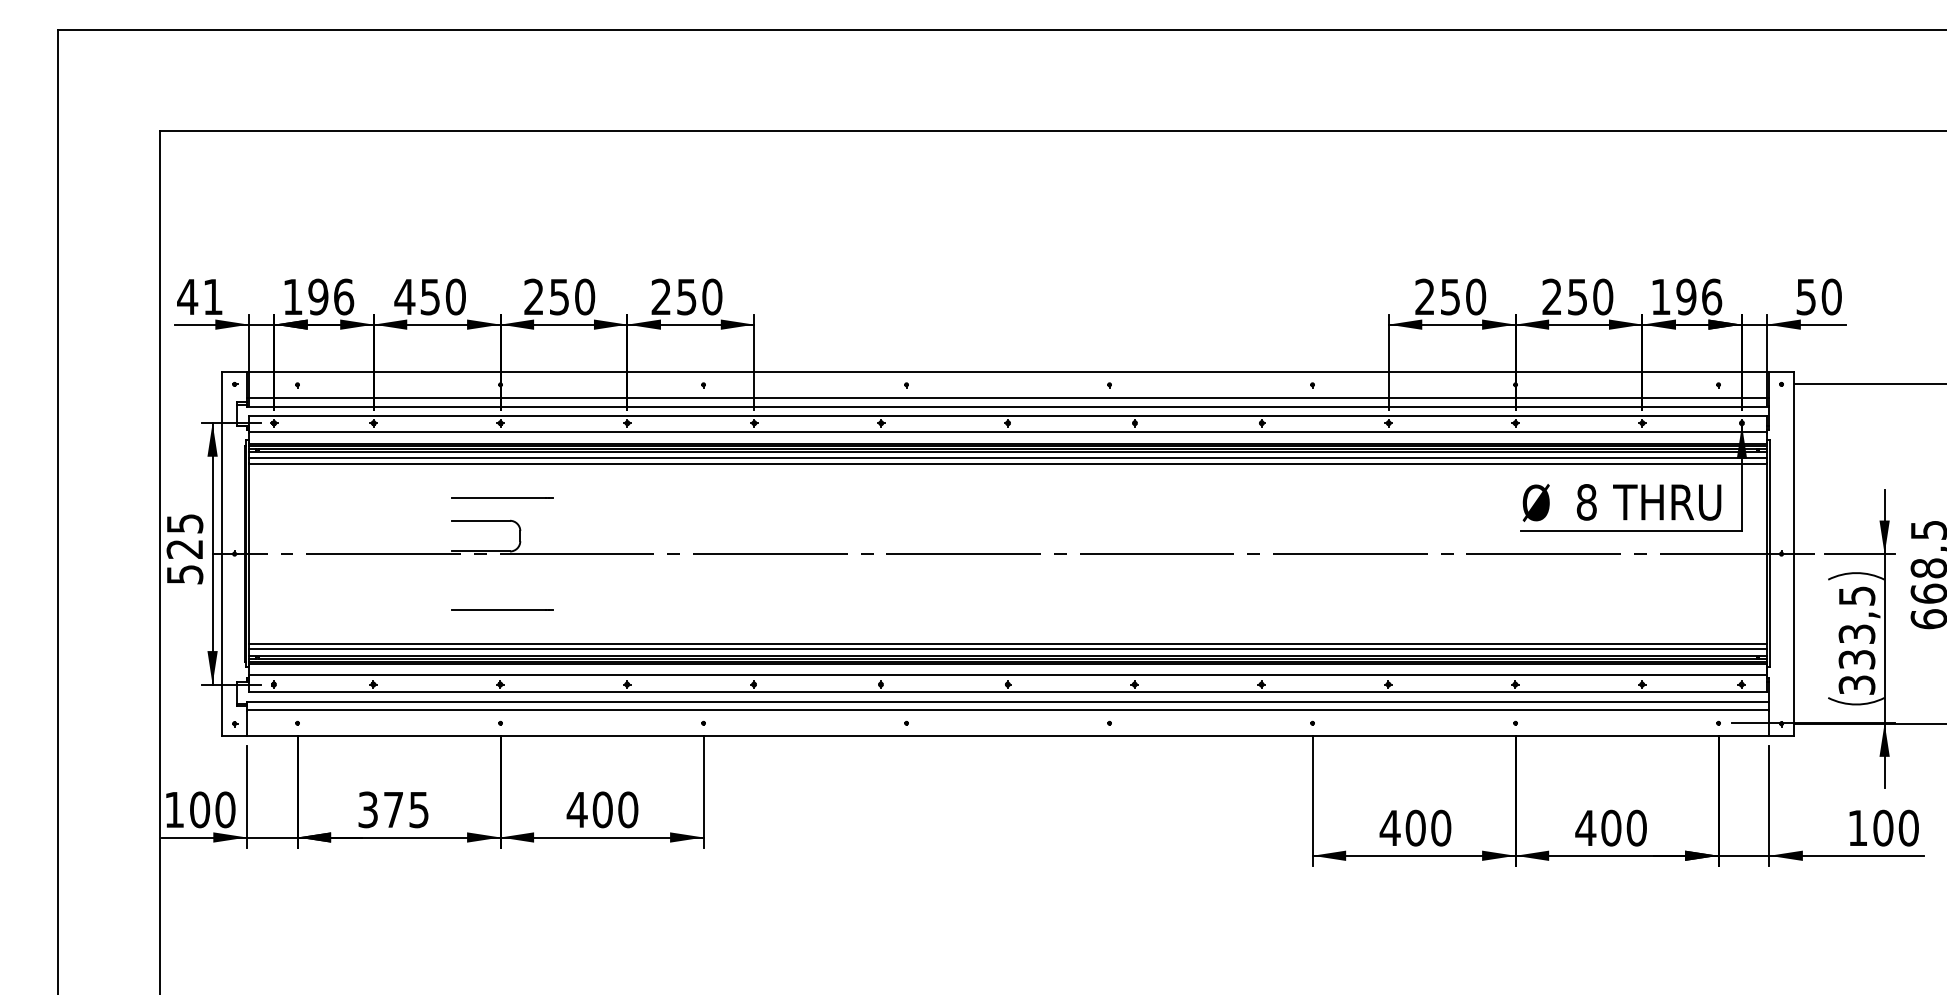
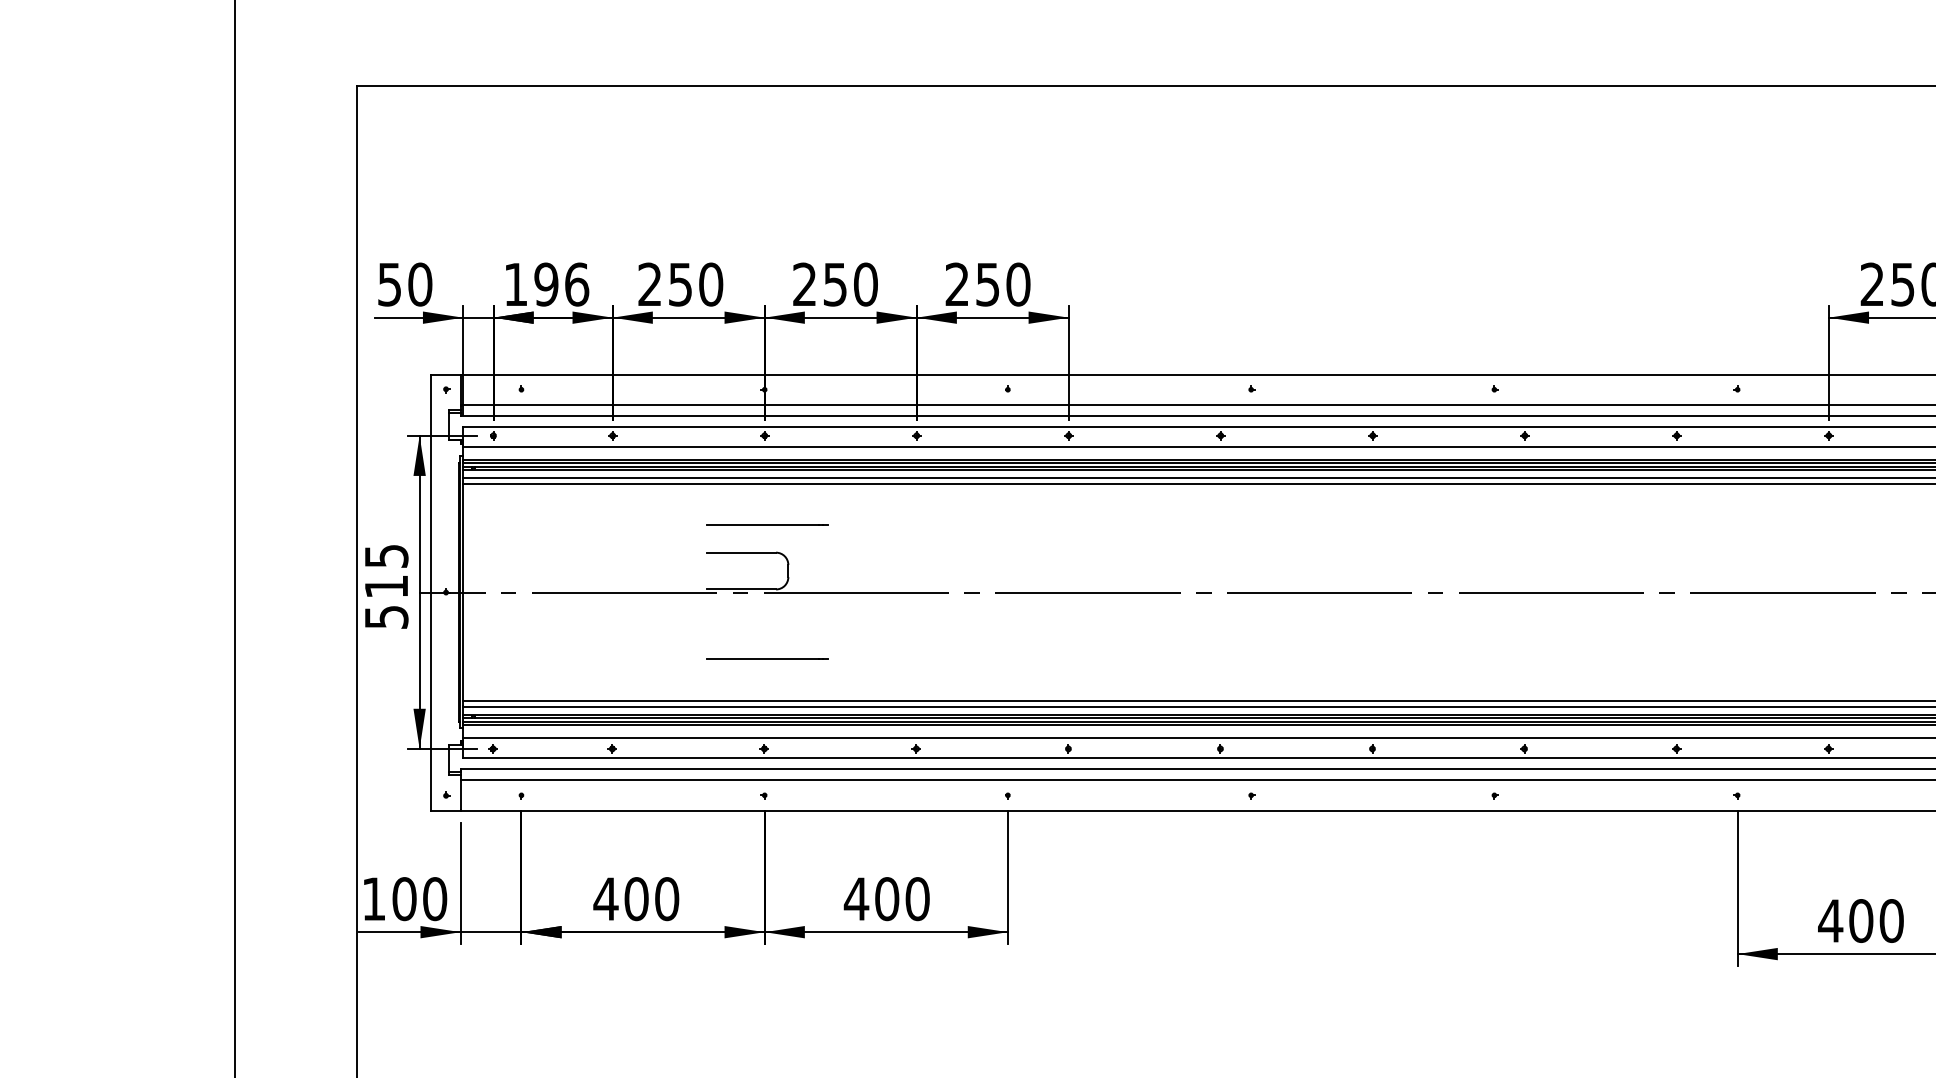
text: (200, 296) -> (405, 283), 41 -> 50
text: (404, 296) -> (649, 283), 450 -> 250
text: (184, 549) -> (385, 587), 525 -> 515
text: (393, 809) -> (636, 898), 375 -> 400

